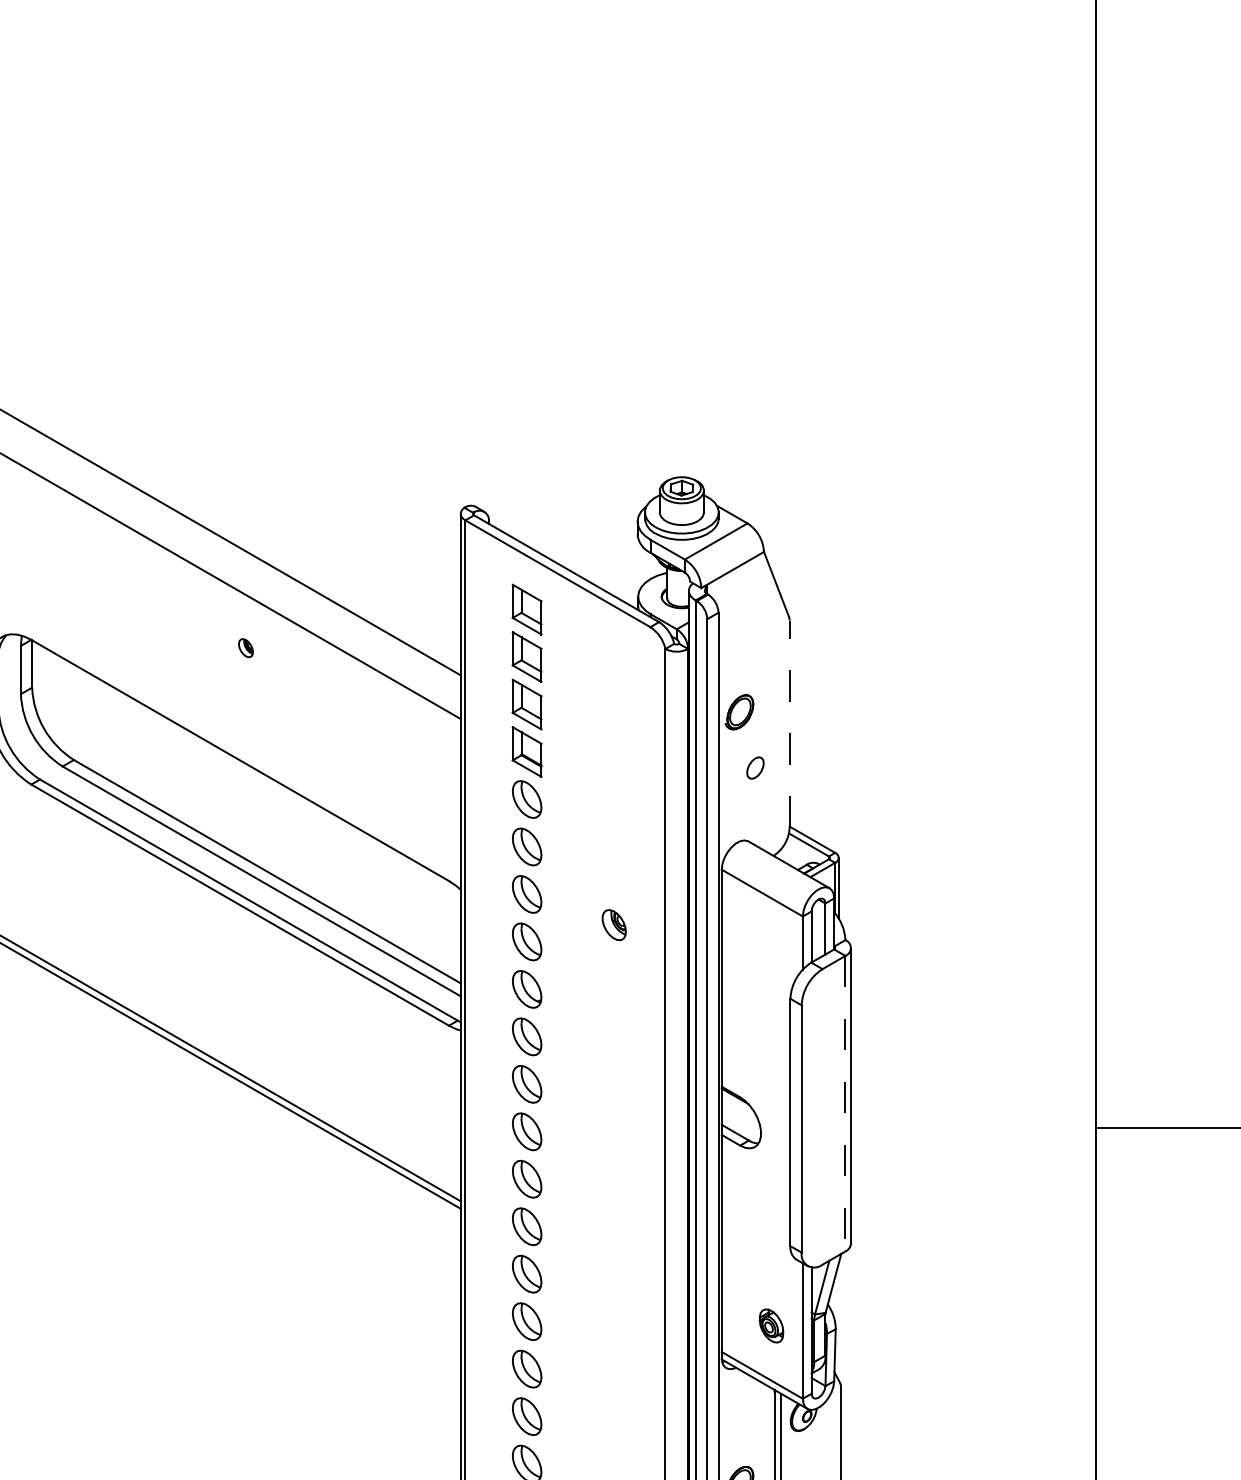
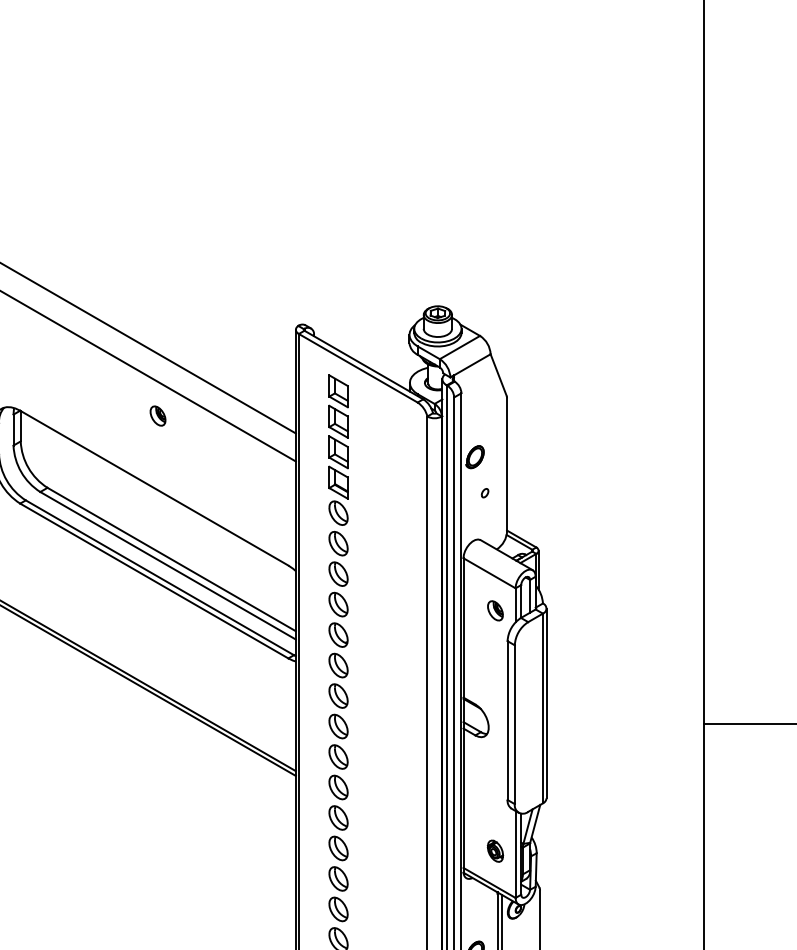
part: (245, 647) -> (157, 415), size x1.67
line: (790, 723) -> (507, 464), dashed -> solid
part: (754, 768) -> (484, 493), size x0.62
part: (614, 924) -> (495, 610), moved
line: (844, 1103) -> (542, 708), dashed -> solid

